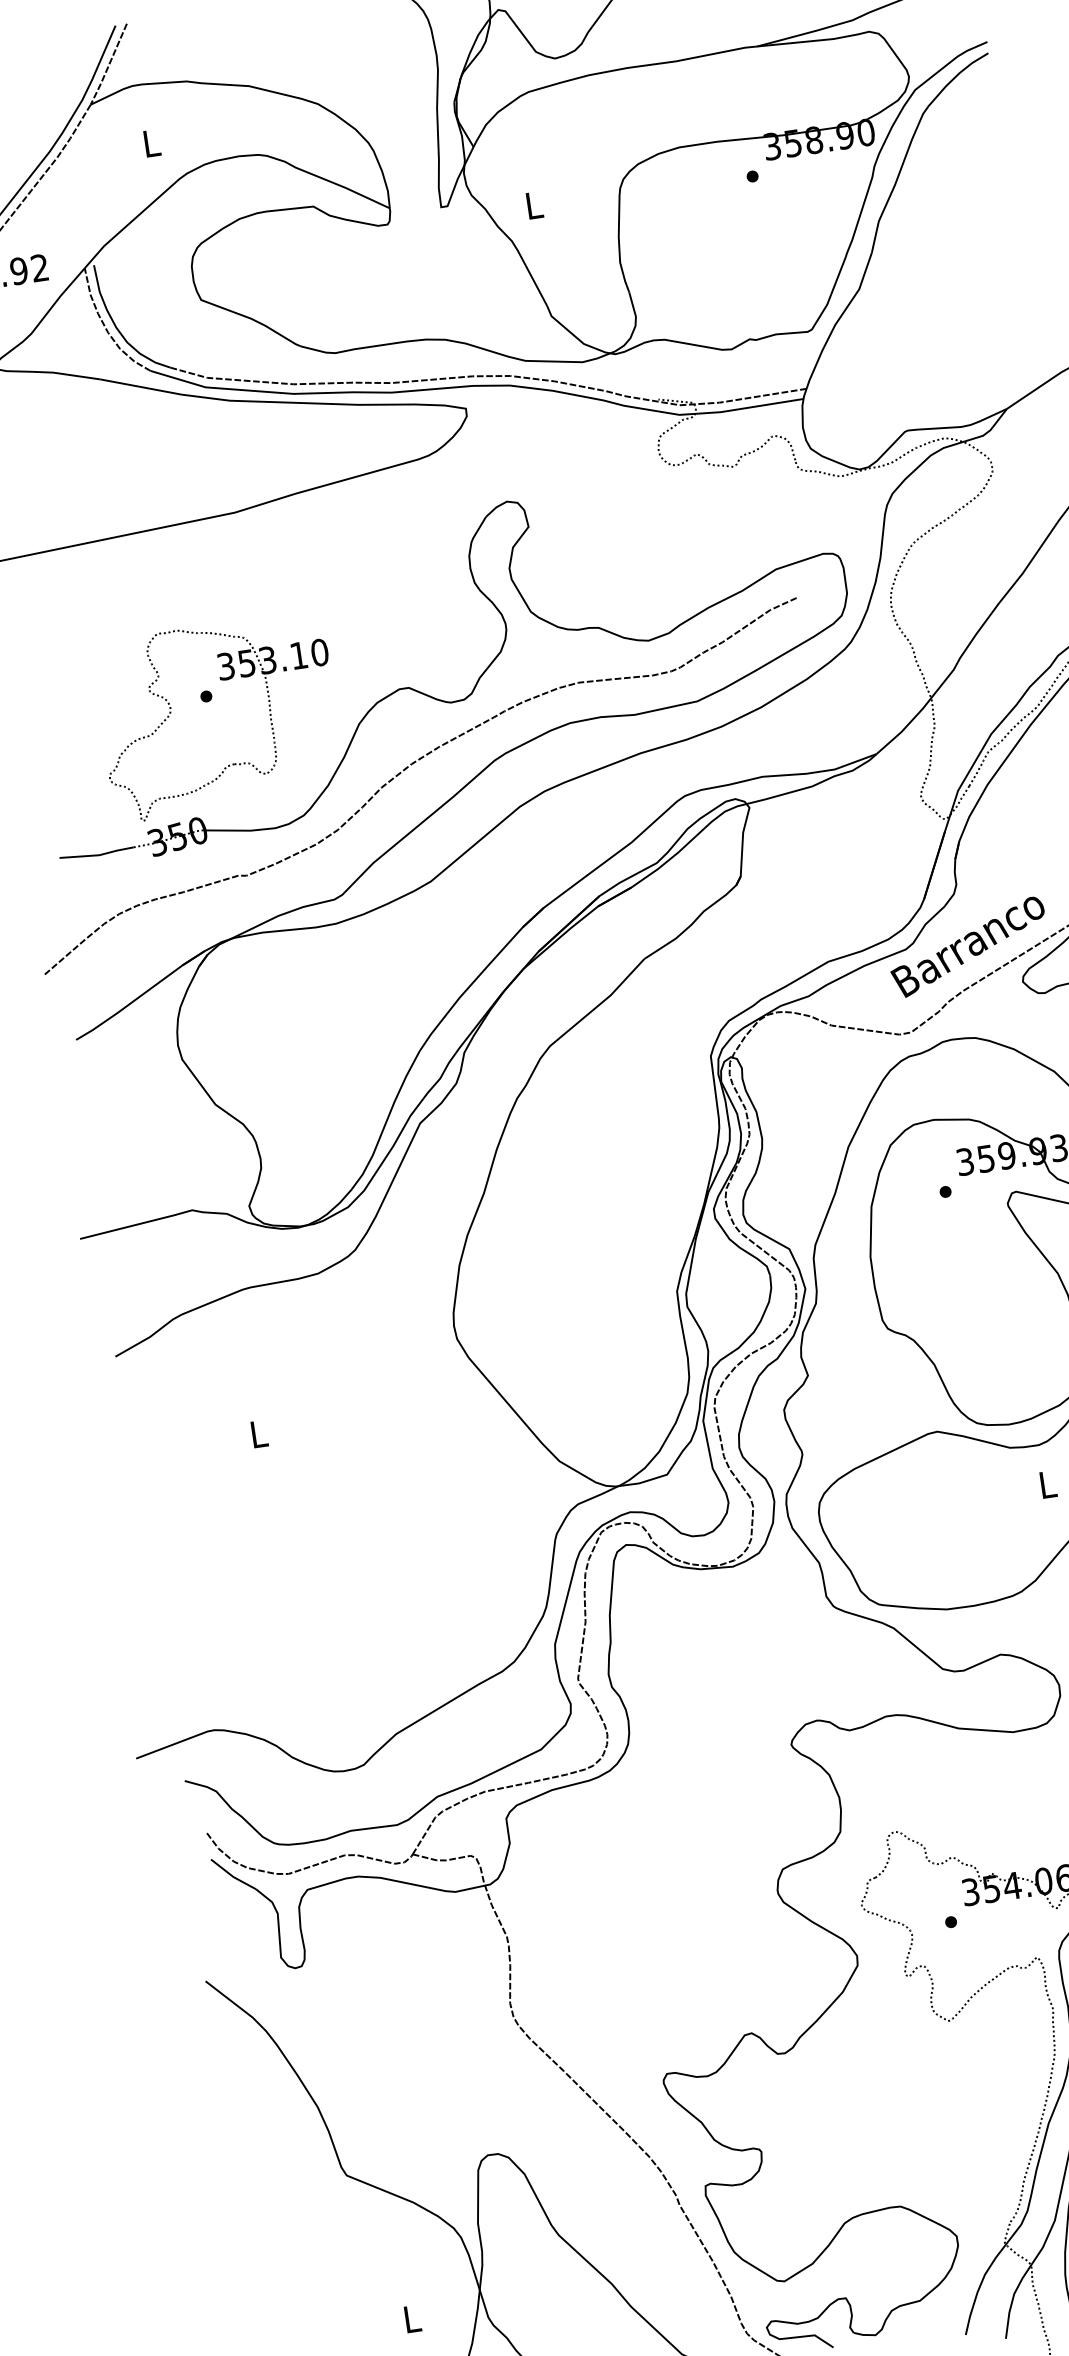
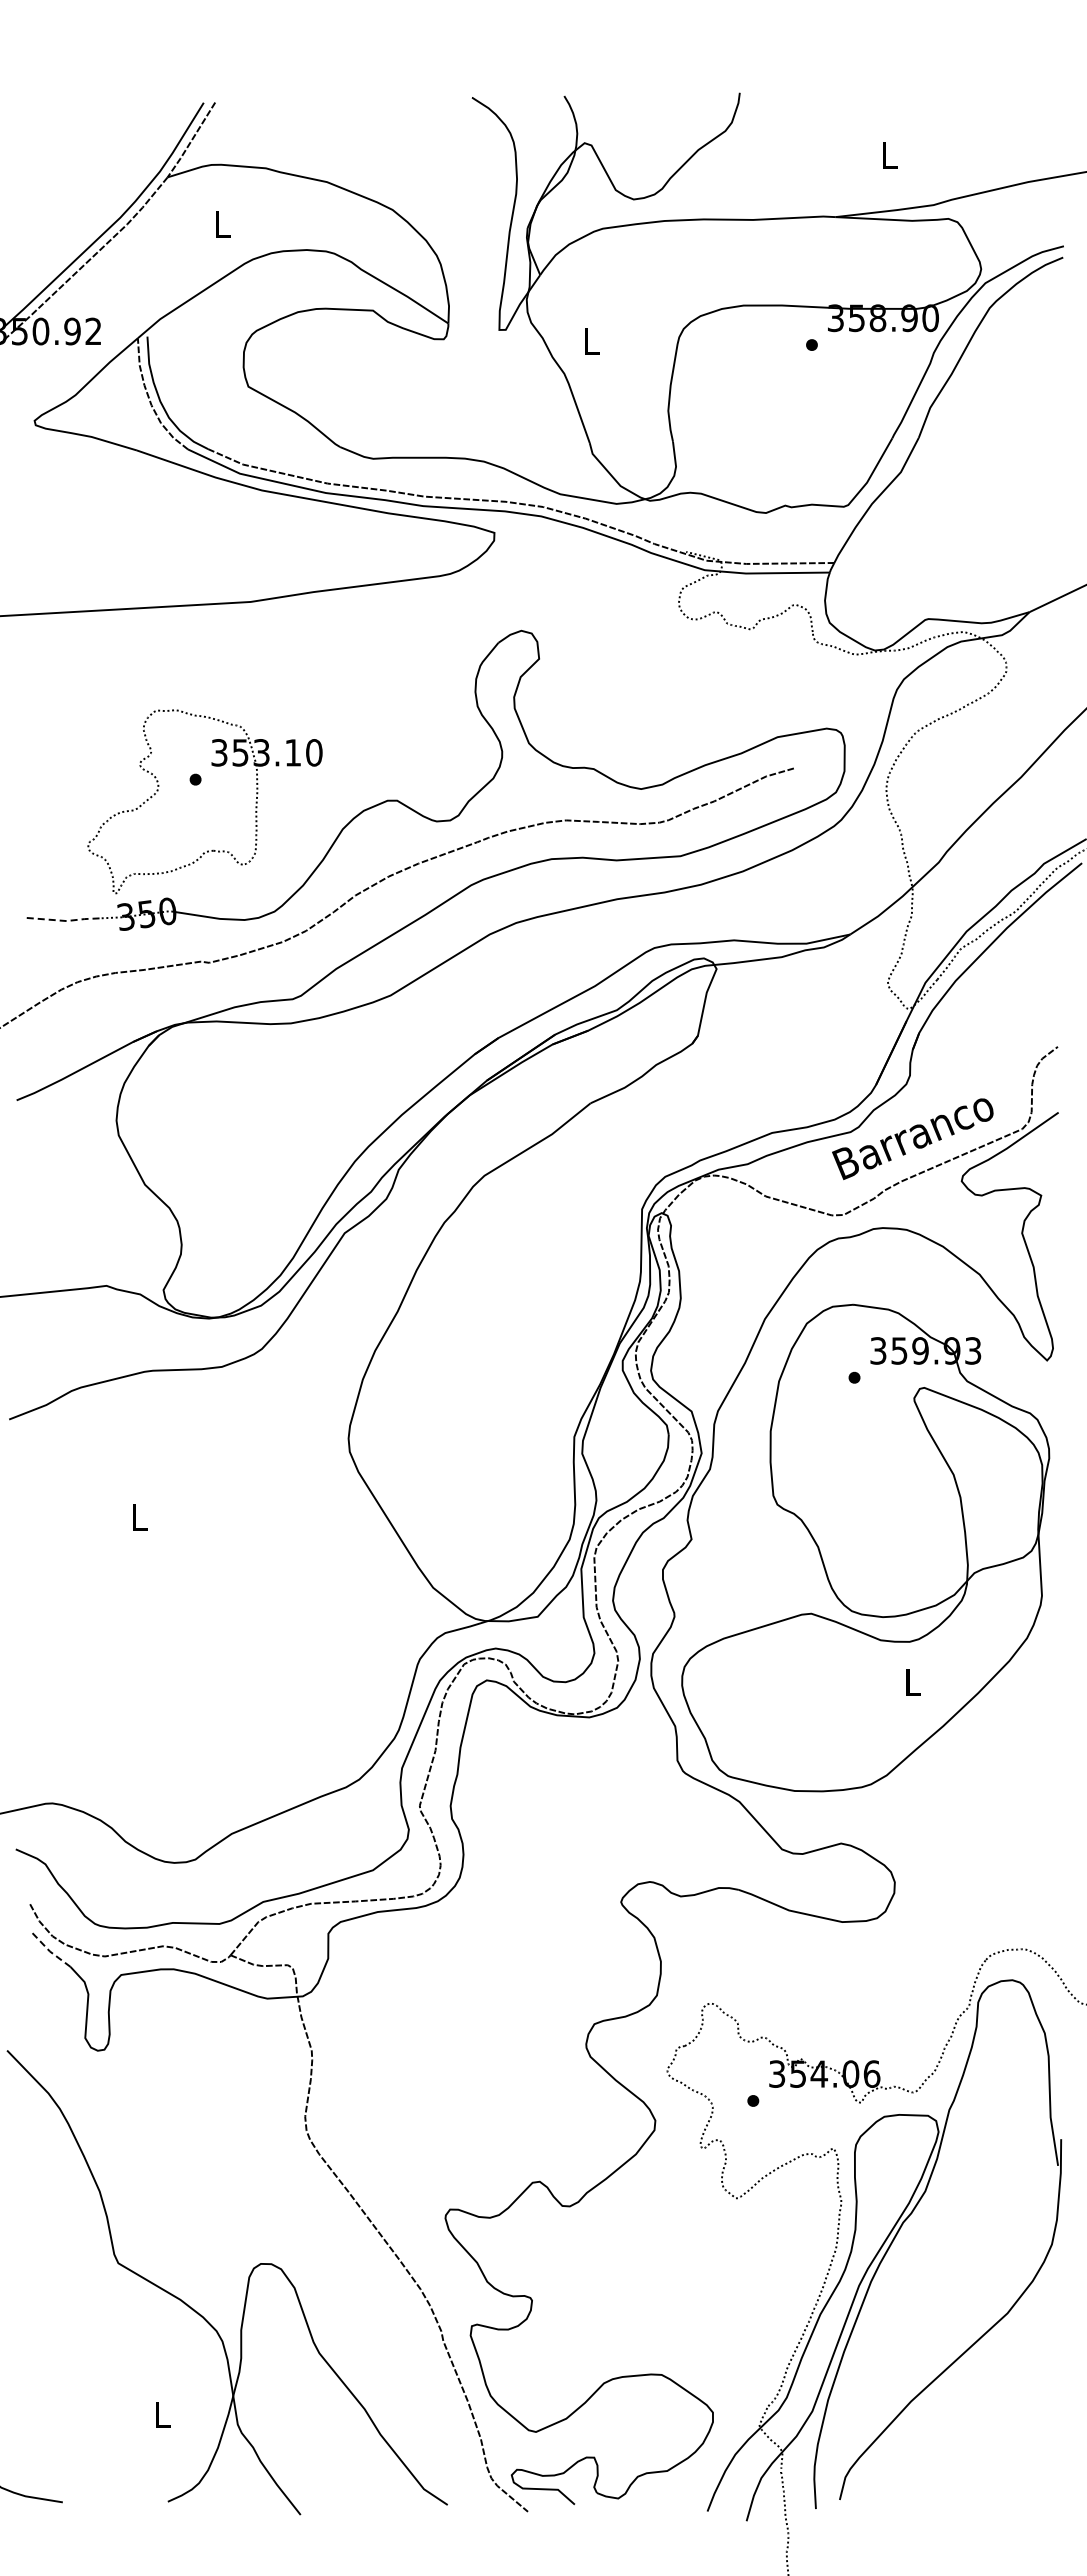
line: (98, 854) -> (65, 920), solid -> dashed
line: (232, 1876) -> (49, 1950), solid -> dashed

